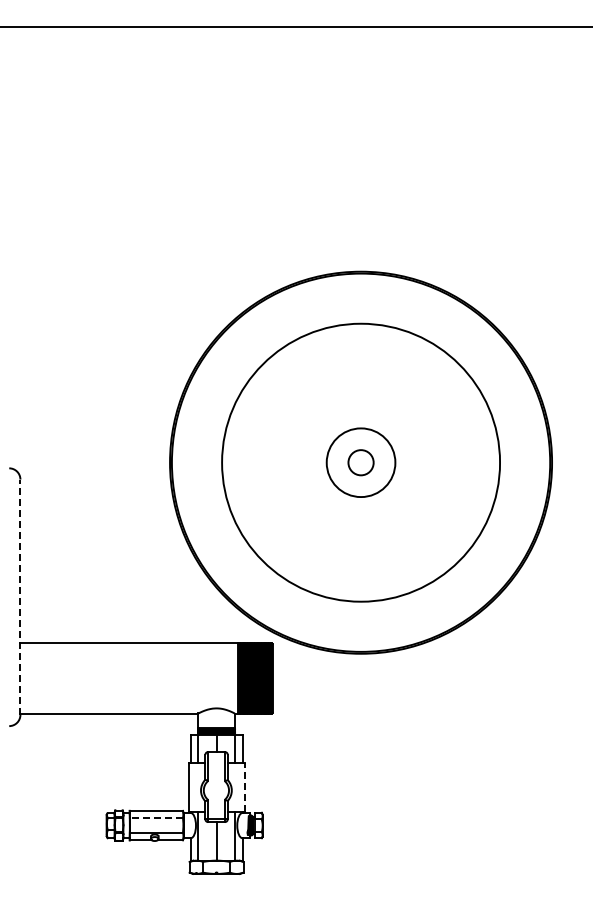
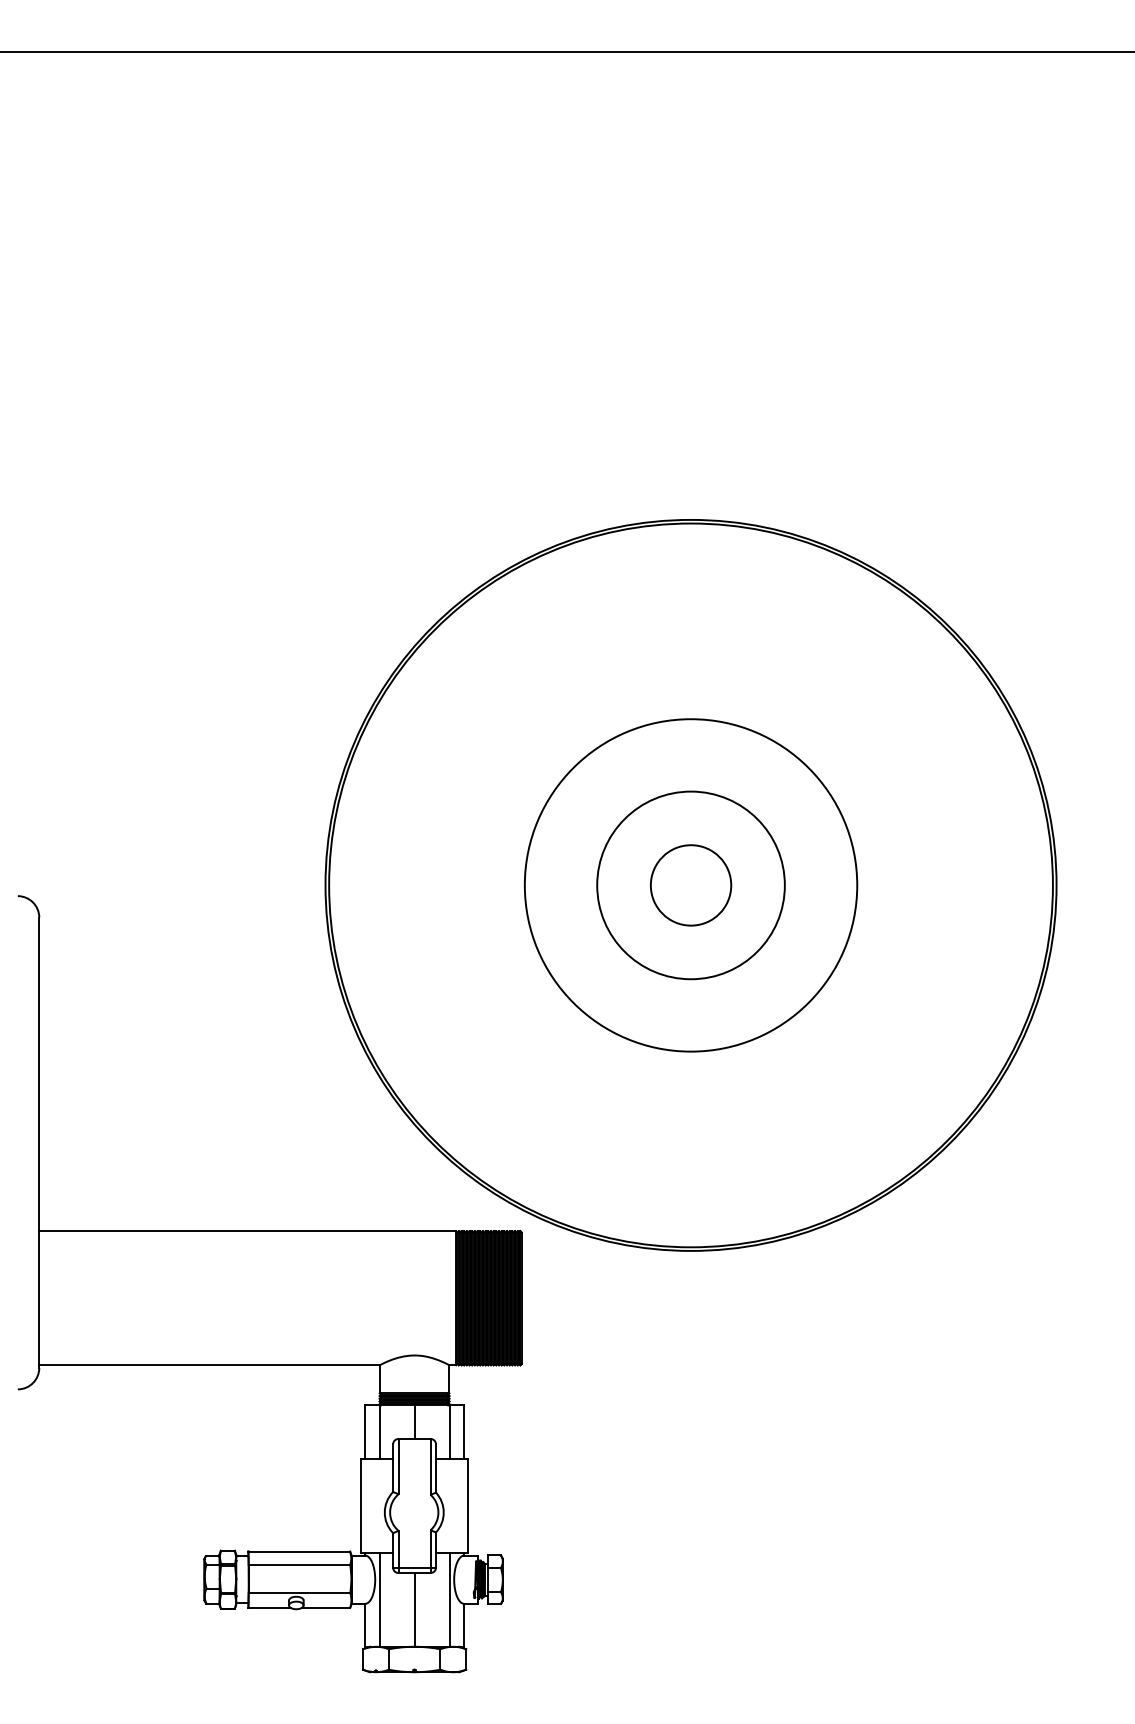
circle: (360, 462) -> (689, 884), size x0.62
circle: (361, 462) -> (691, 884), size x1.43
circle: (361, 462) -> (691, 884), size x1.67
line: (20, 597) -> (39, 1143), dashed -> solid
line: (244, 787) -> (468, 1506), dashed -> solid
line: (156, 817) -> (299, 1564), dashed -> solid

